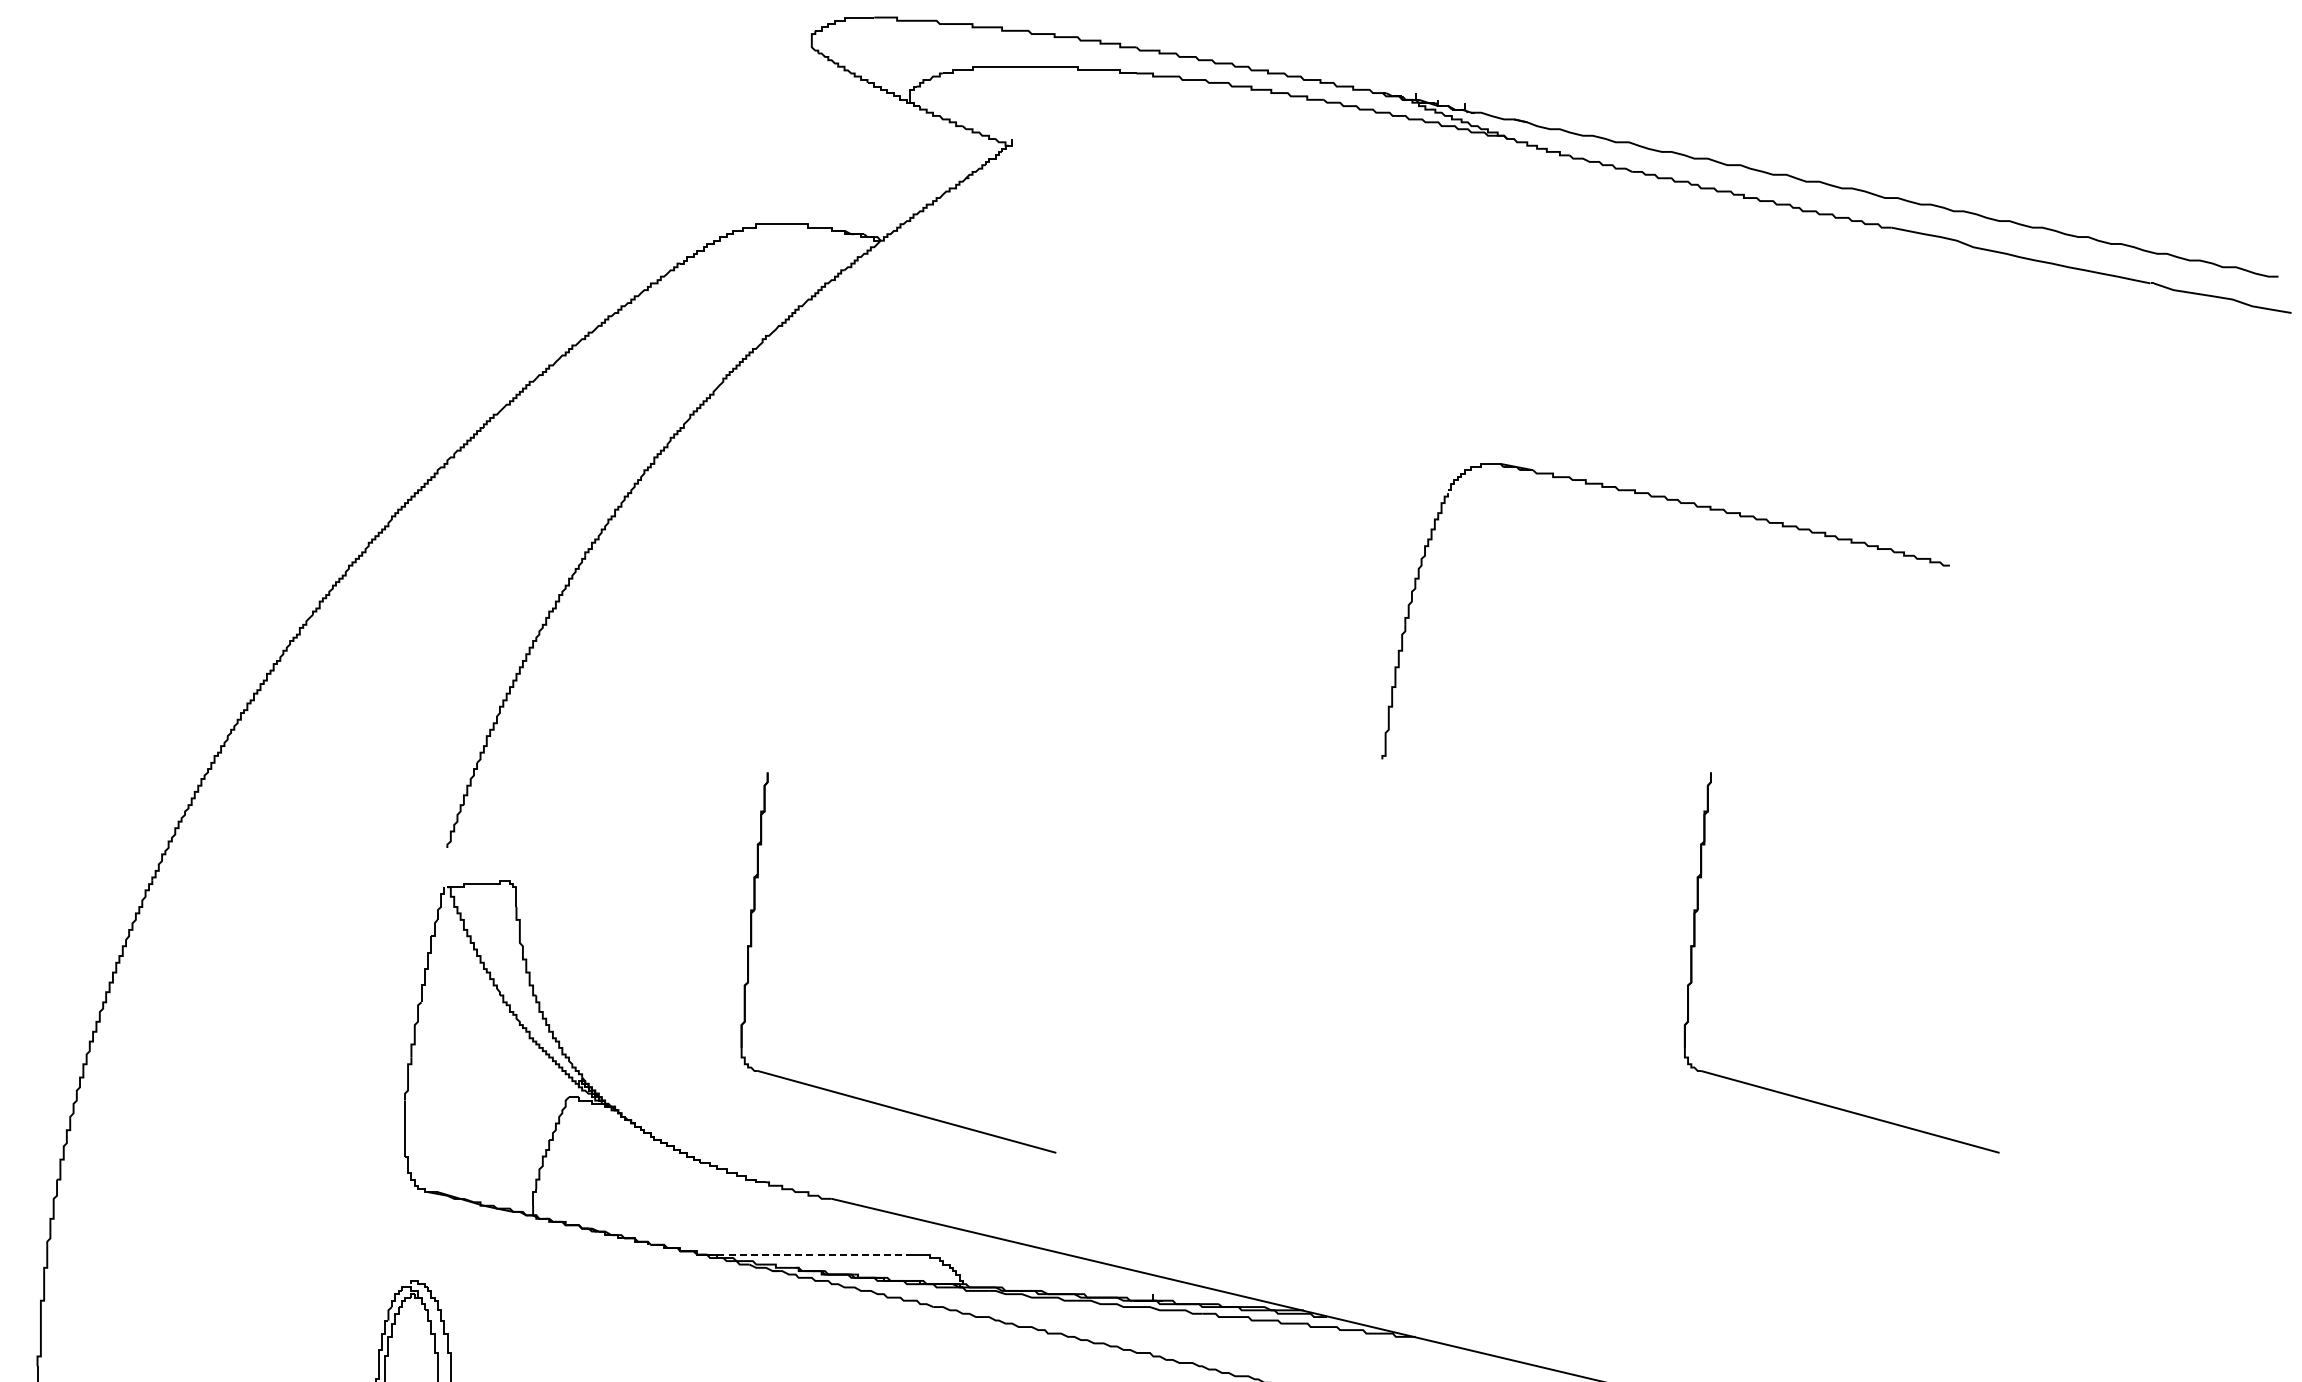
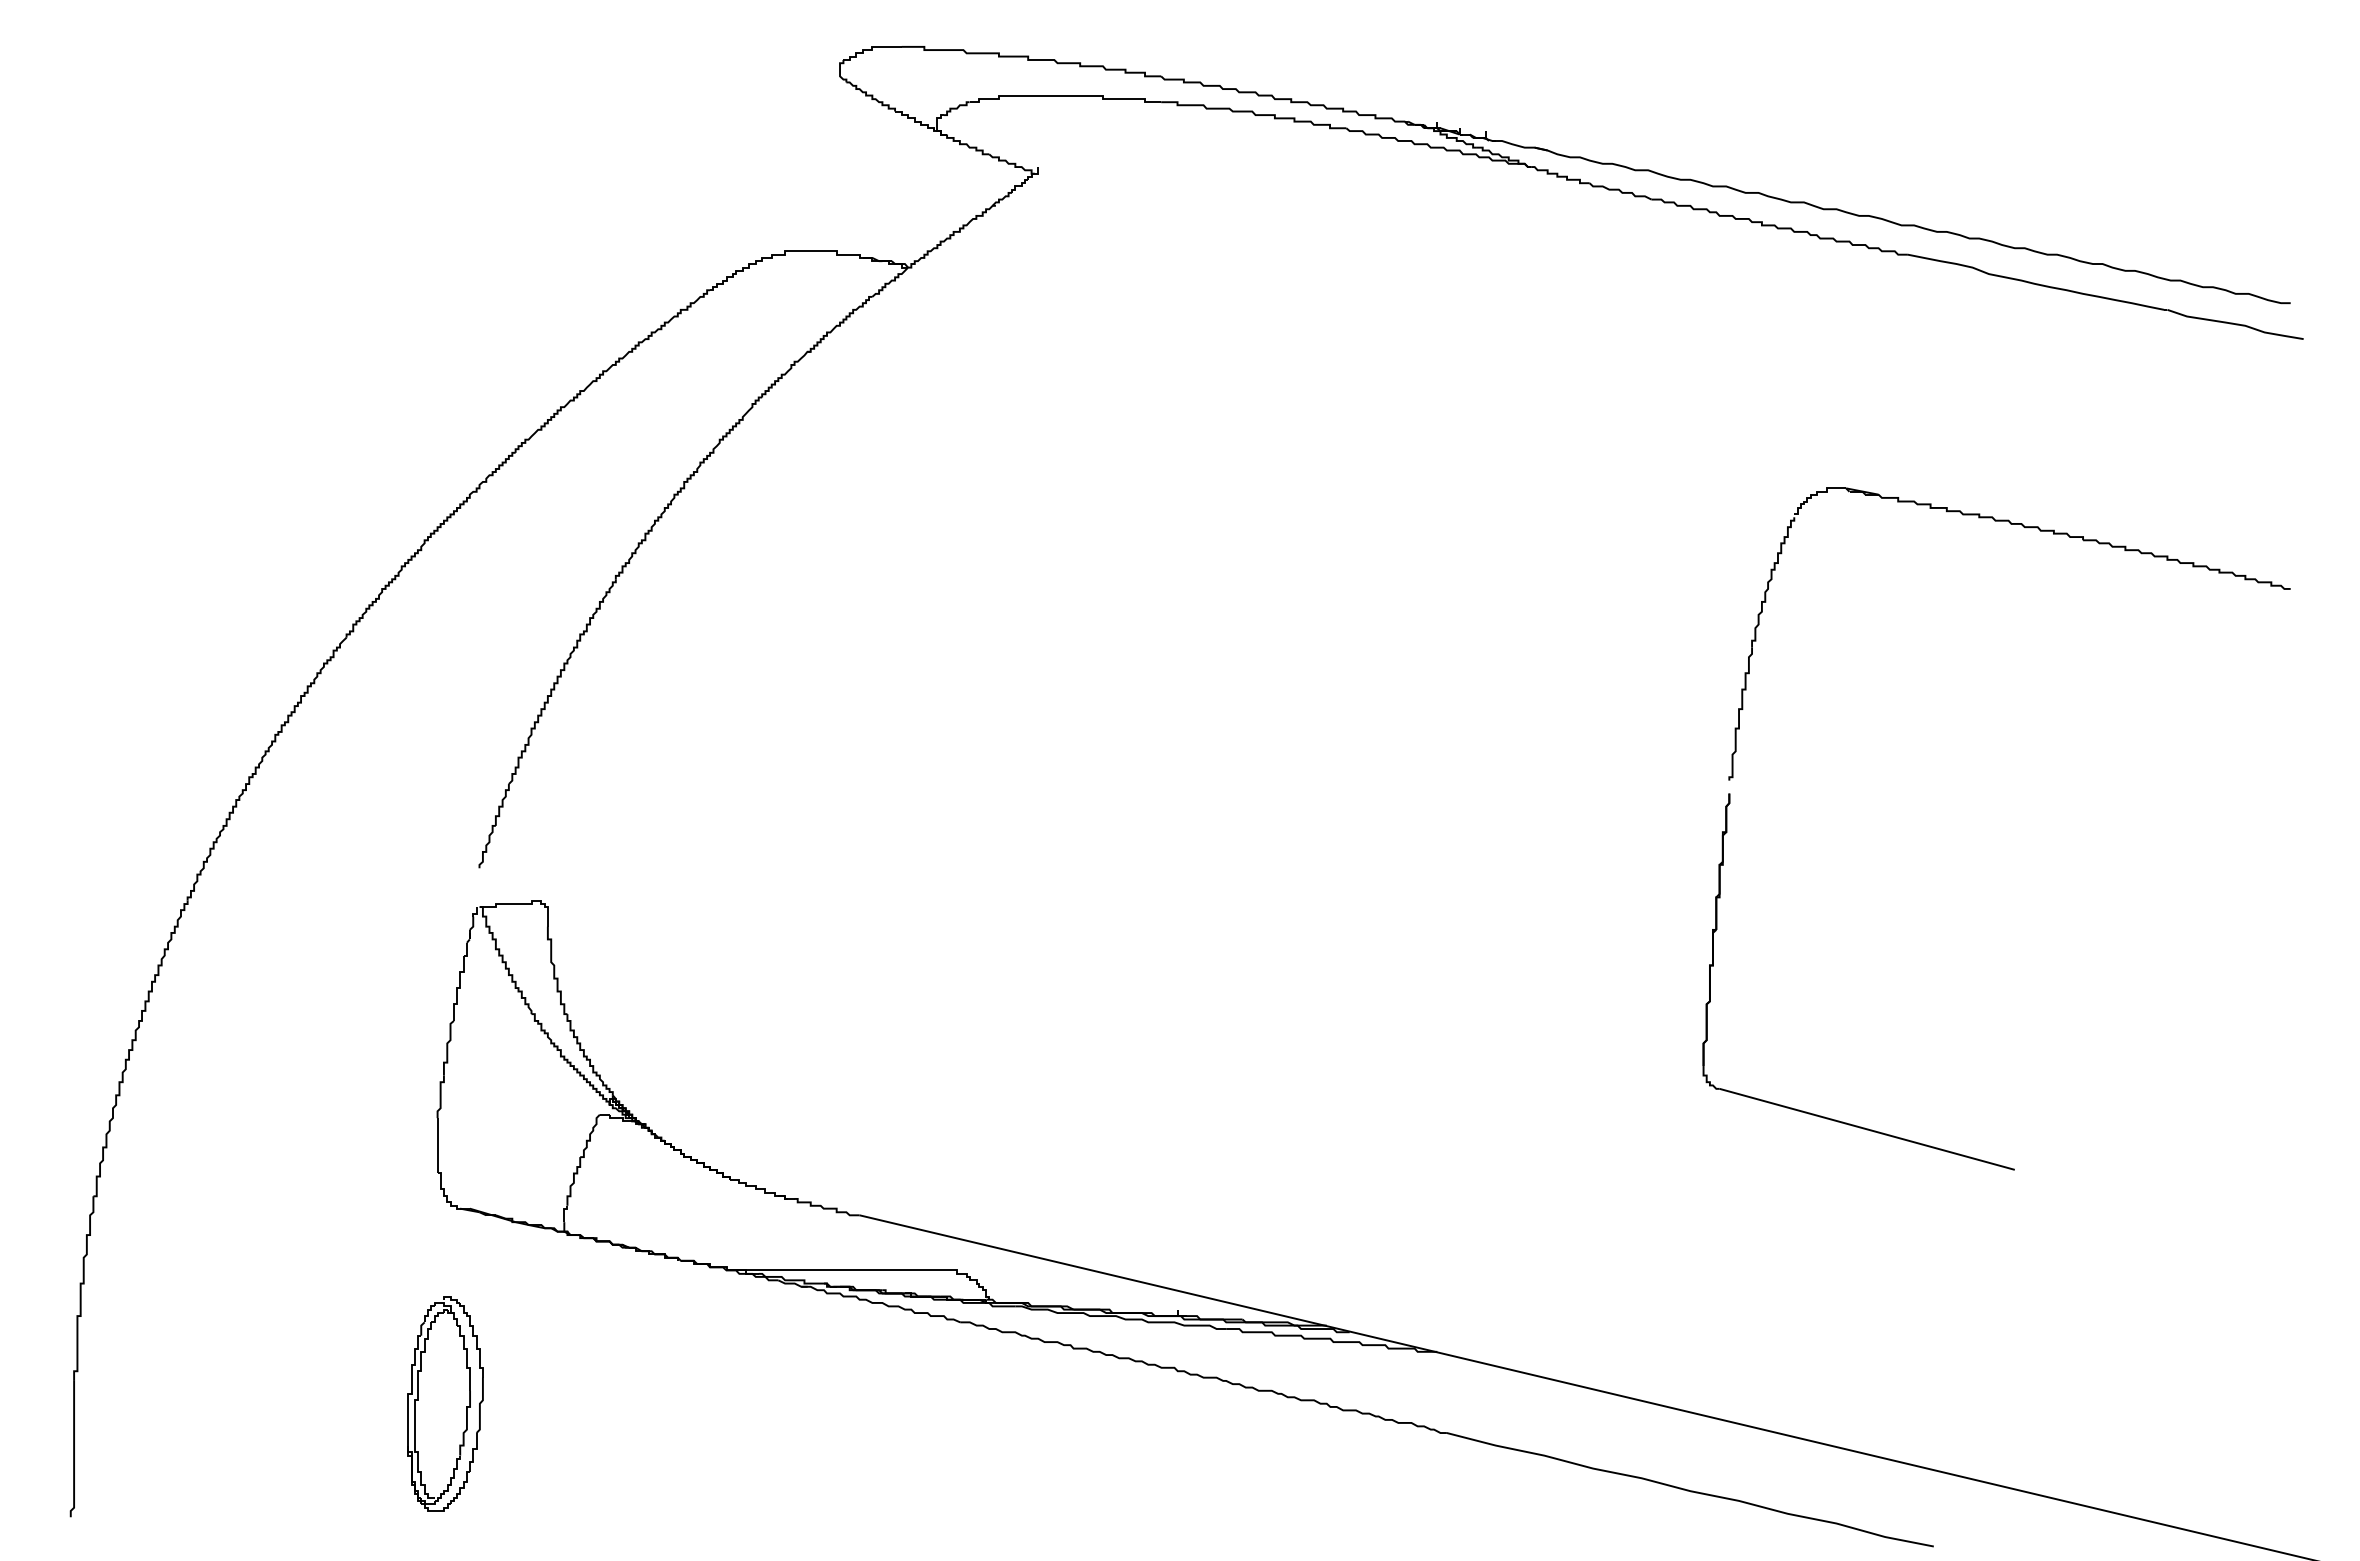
part: (1681, 504) -> (2025, 528), moved
part: (860, 1097) -> (888, 1115), removed
line: (806, 1254) -> (834, 1270), dashed -> solid

